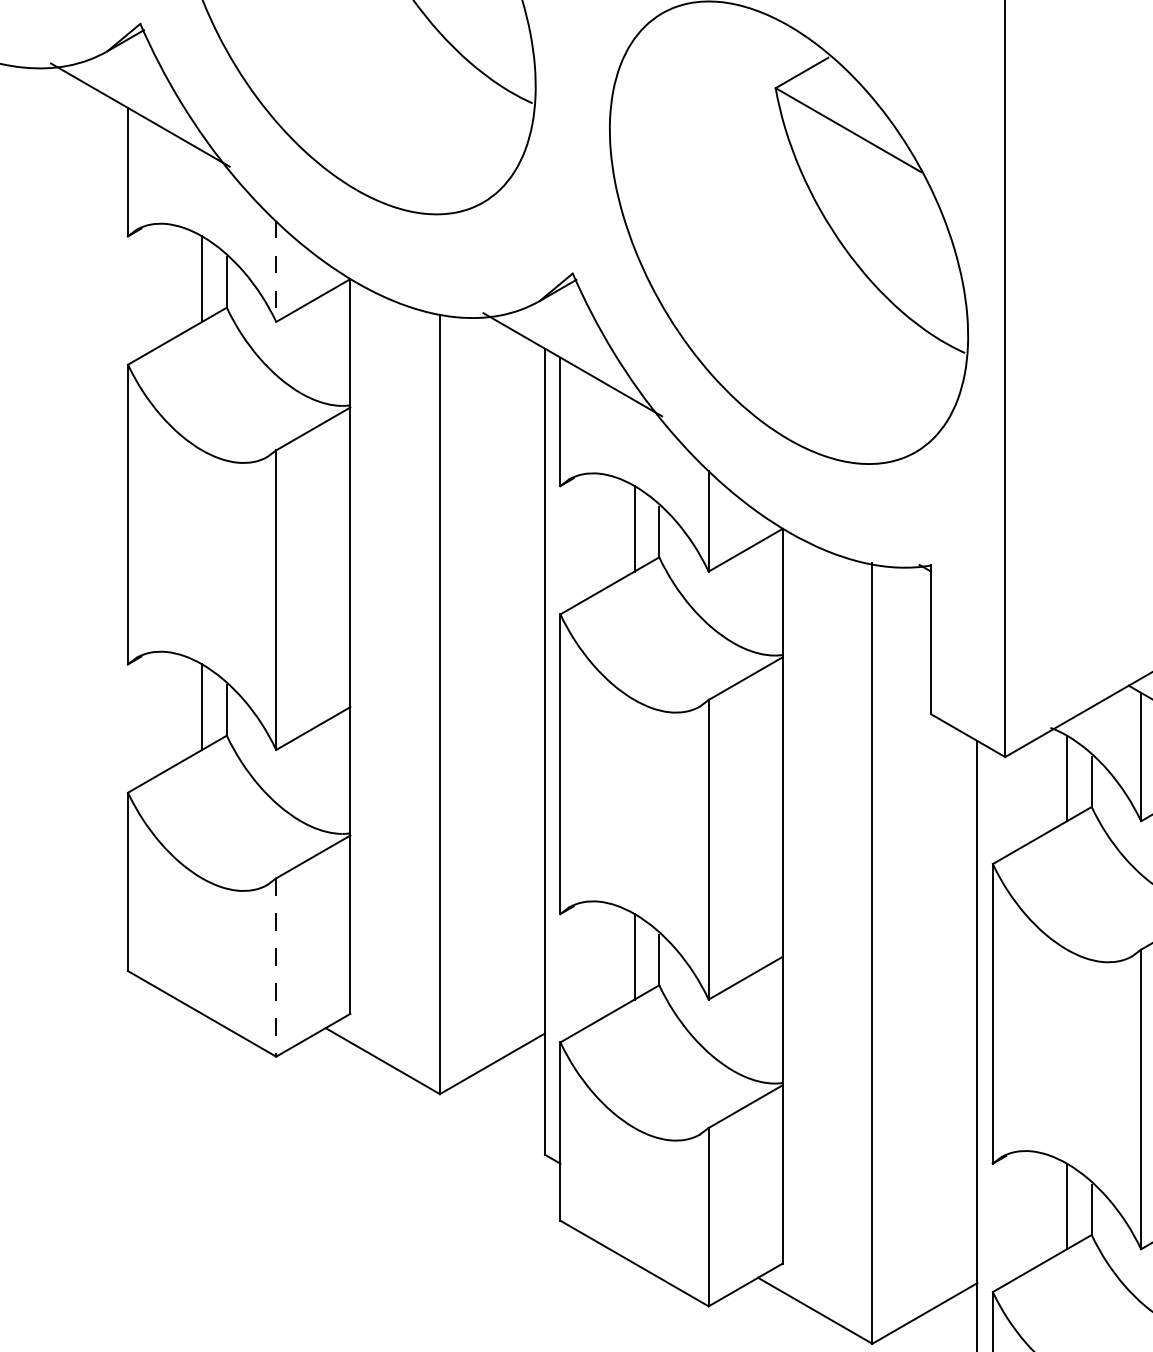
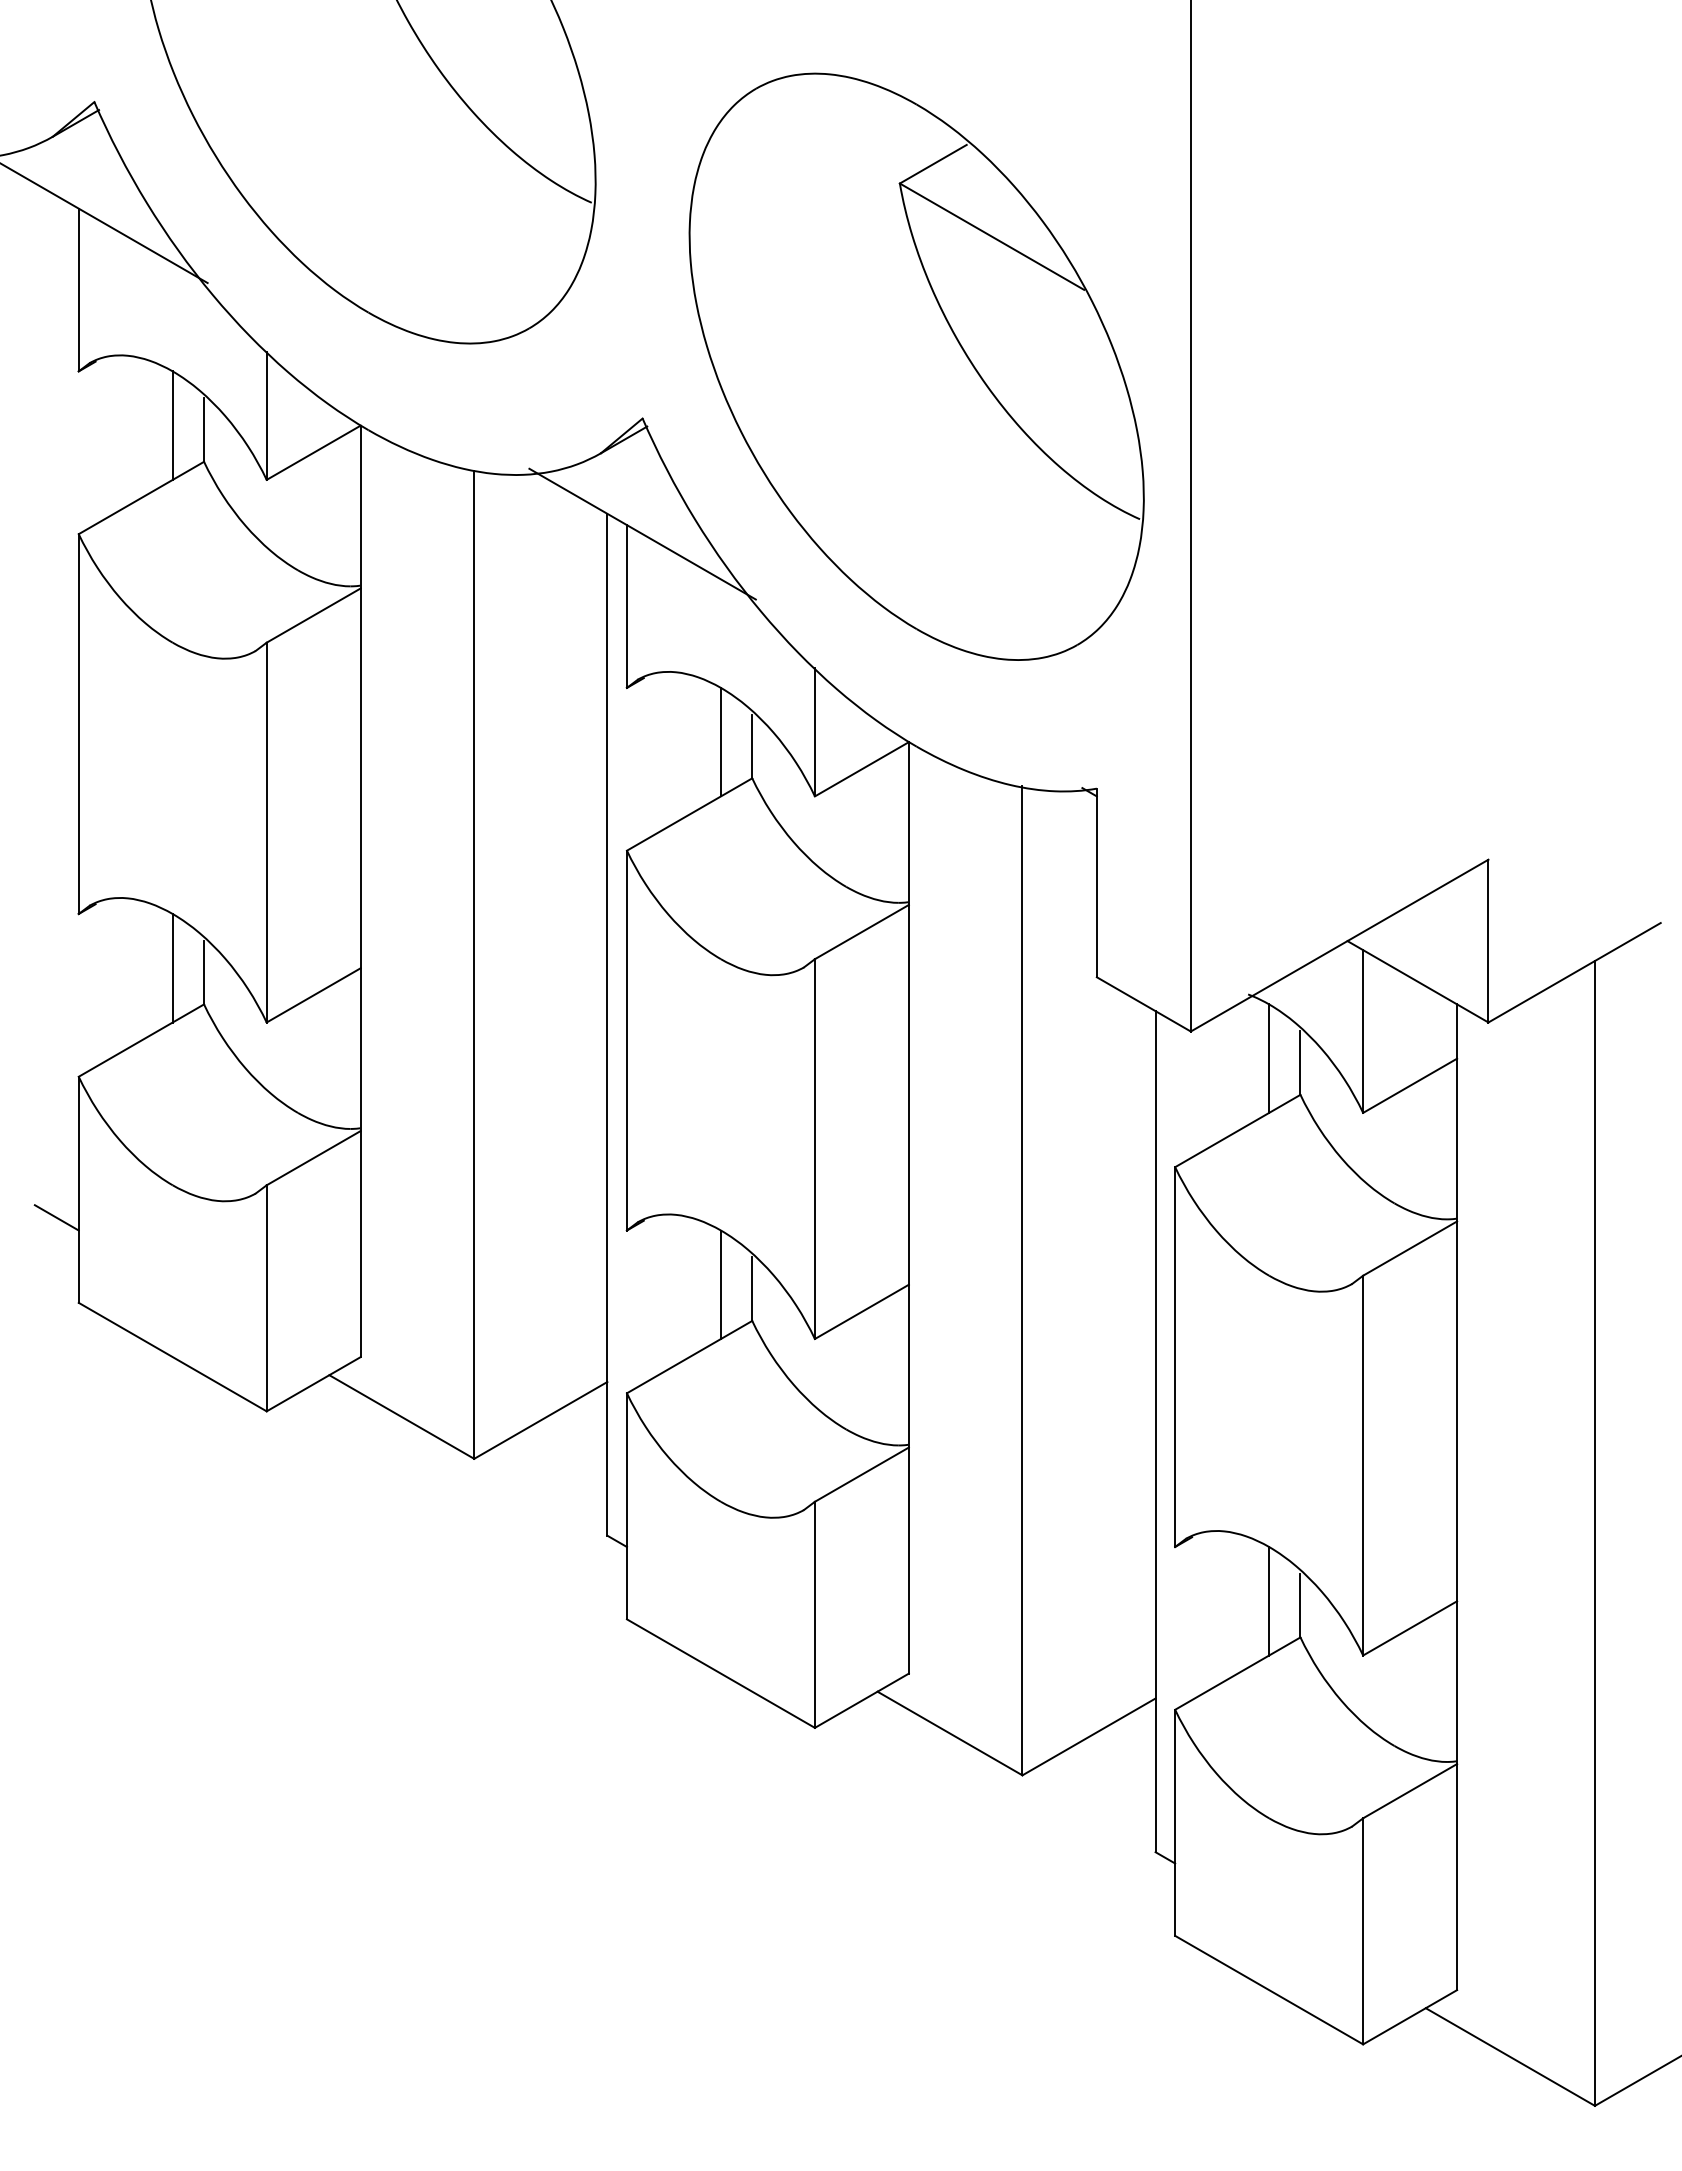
line: (276, 271) -> (266, 415), dashed -> solid
line: (110, 903) -> (56, 1217), added
line: (276, 967) -> (266, 1298), dashed -> solid

